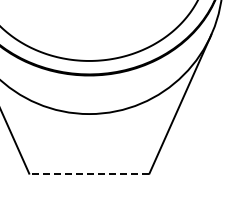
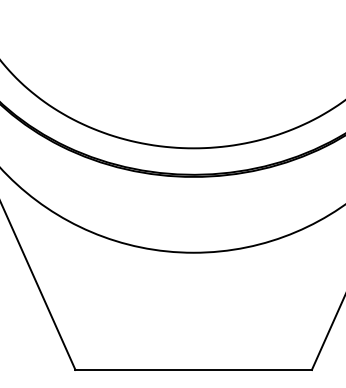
line: (88, 173) -> (192, 369), dashed -> solid

